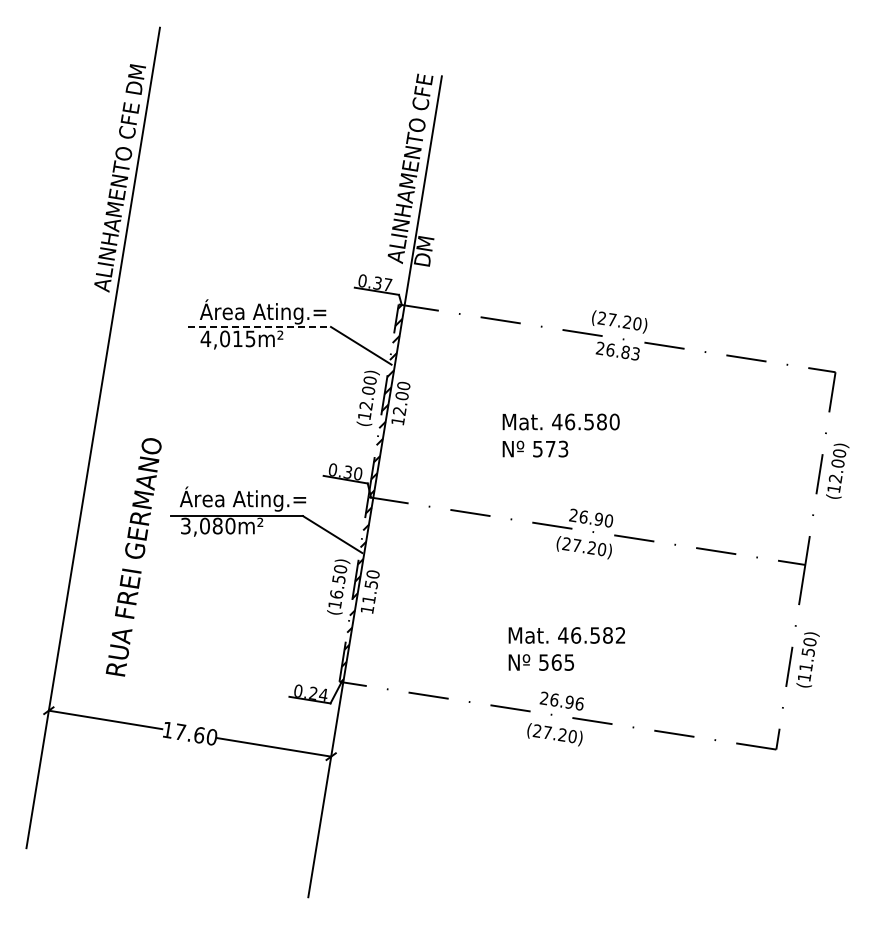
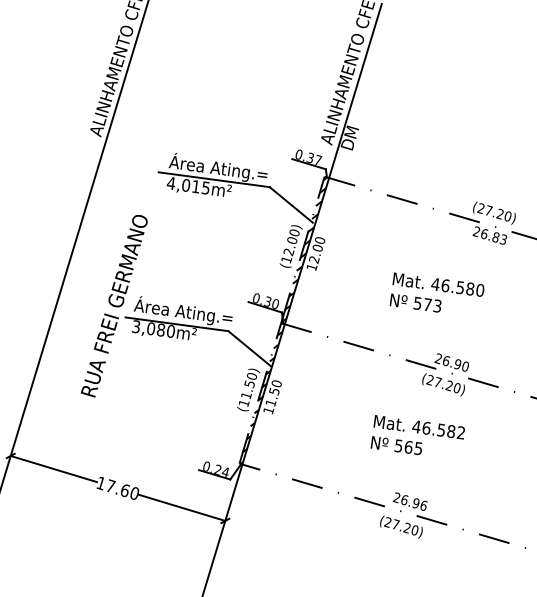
line: (260, 326) -> (214, 179), dashed -> solid
text: (133, 557) -> (114, 305), moved
text: (336, 594) -> (246, 395), (16.50) -> (11.50)
text: (566, 648) -> (417, 437), moved

